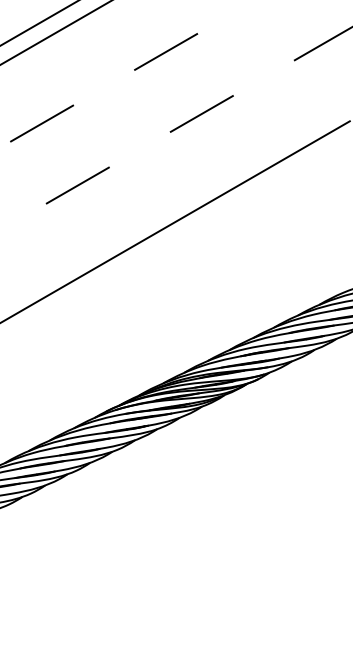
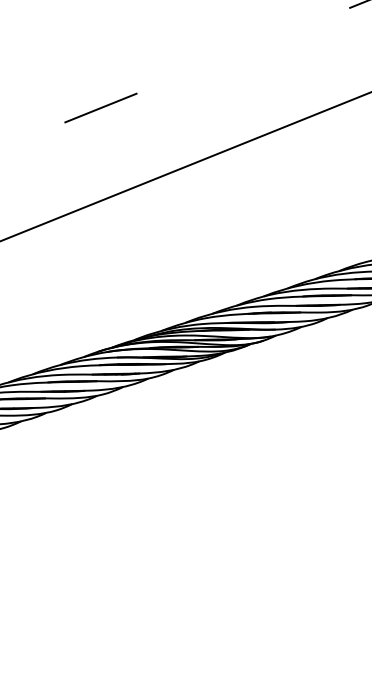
line: (201, 113) -> (243, 50), removed
line: (42, 123) -> (72, 36), removed

